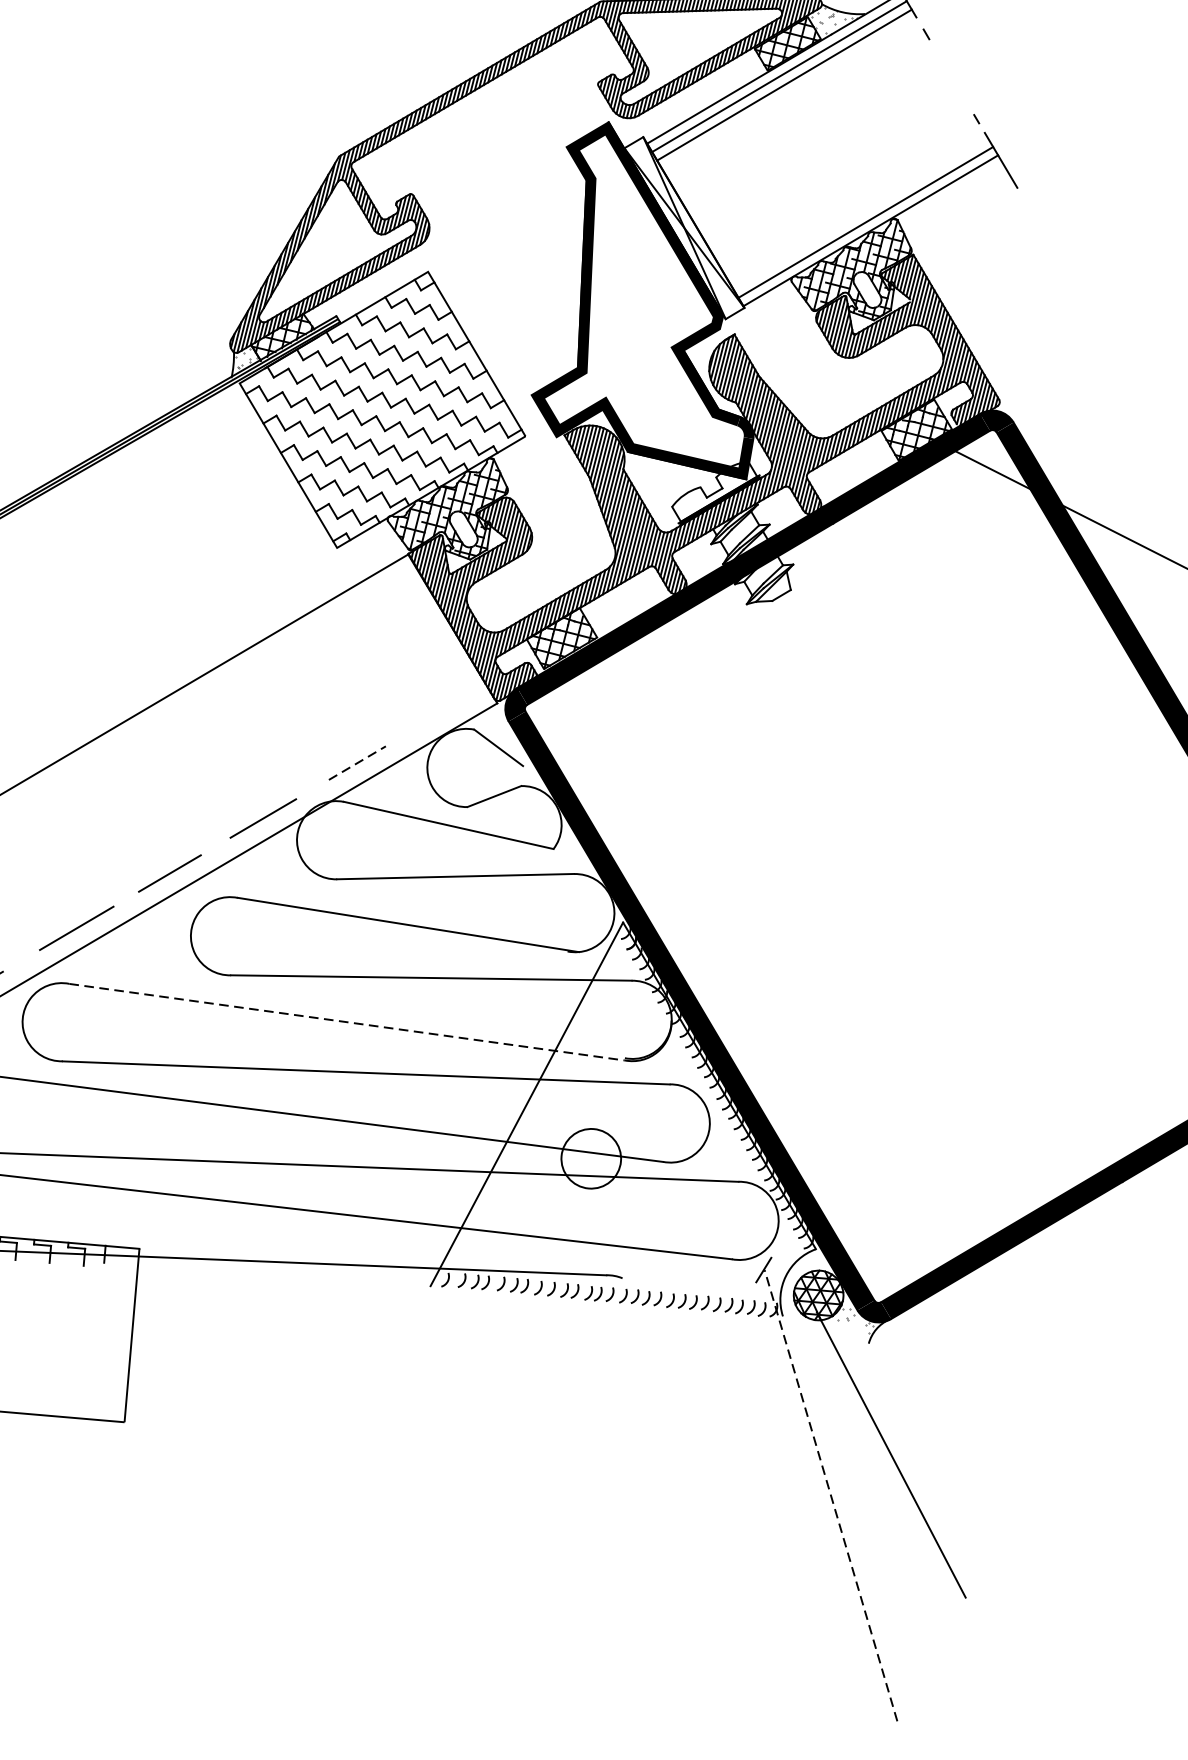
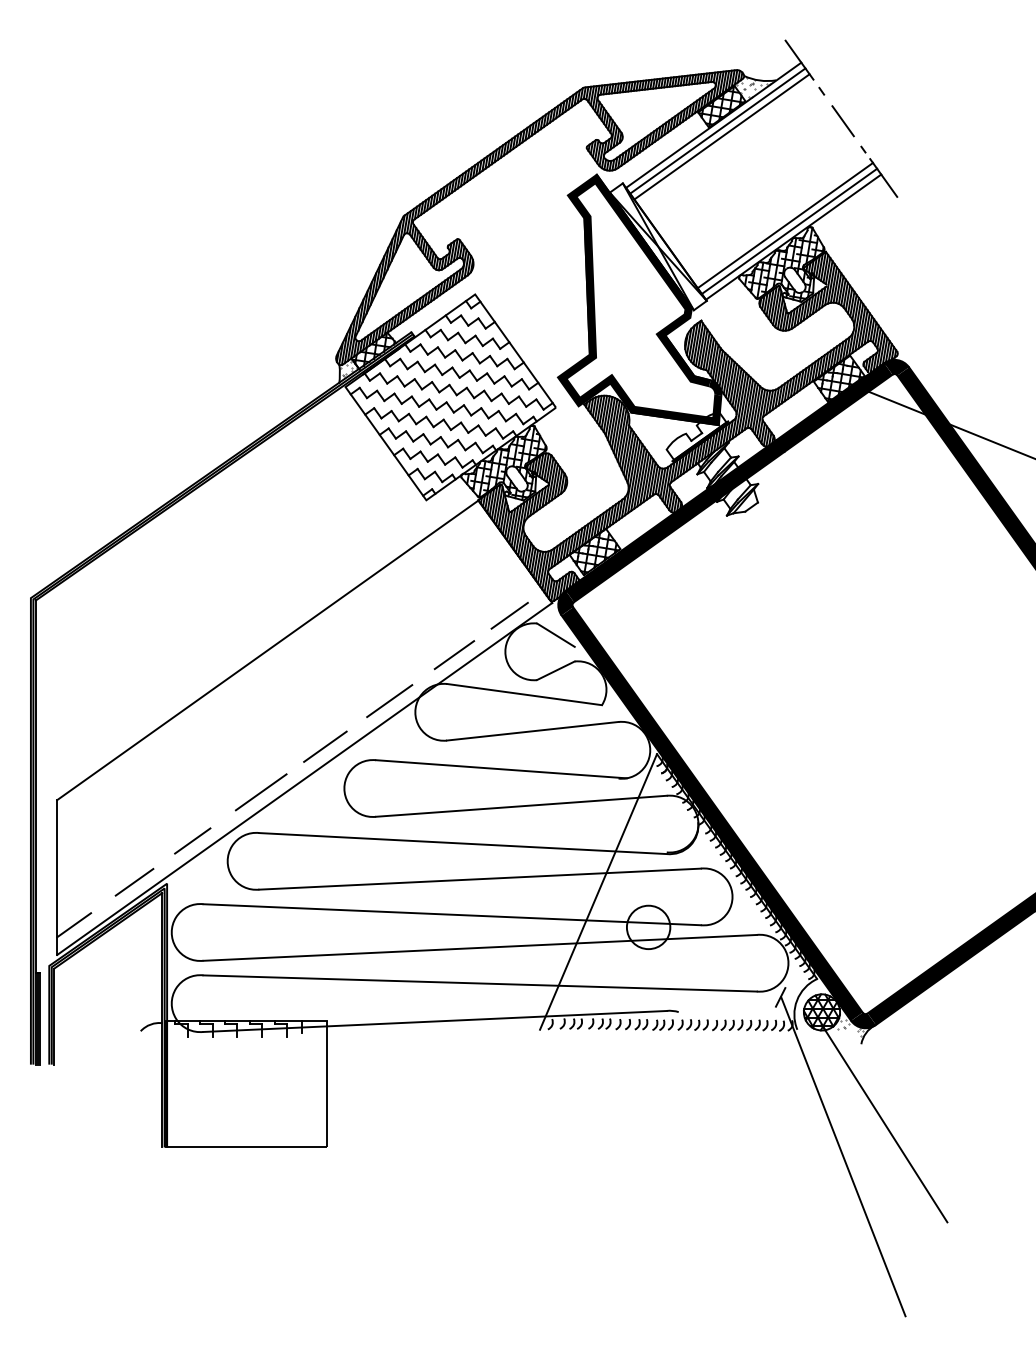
line: (951, 78) -> (842, 121), added
line: (861, 213) -> (785, 225), added
line: (437, 715) -> (509, 615), added
line: (357, 762) -> (454, 654), dashed -> solid
line: (347, 1022) -> (463, 843), dashed -> solid
line: (831, 1495) -> (843, 1156), dashed -> solid

